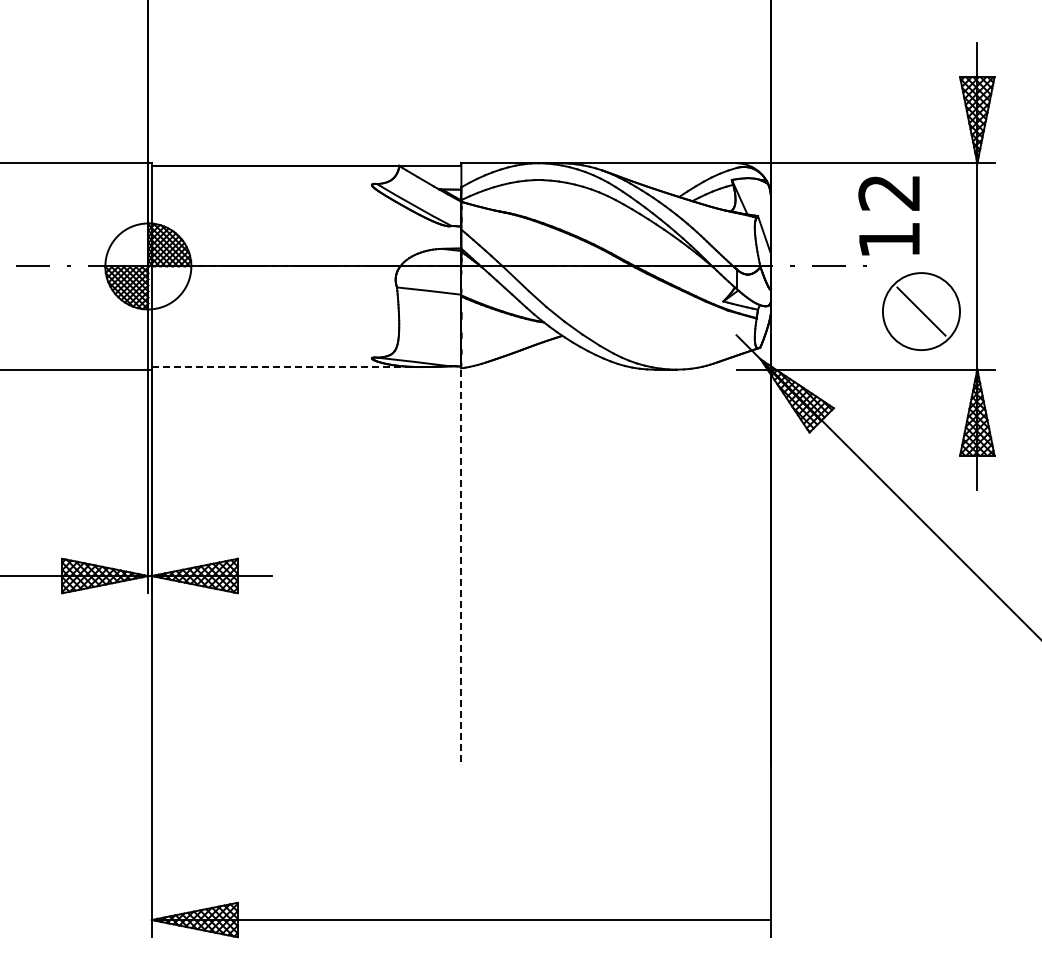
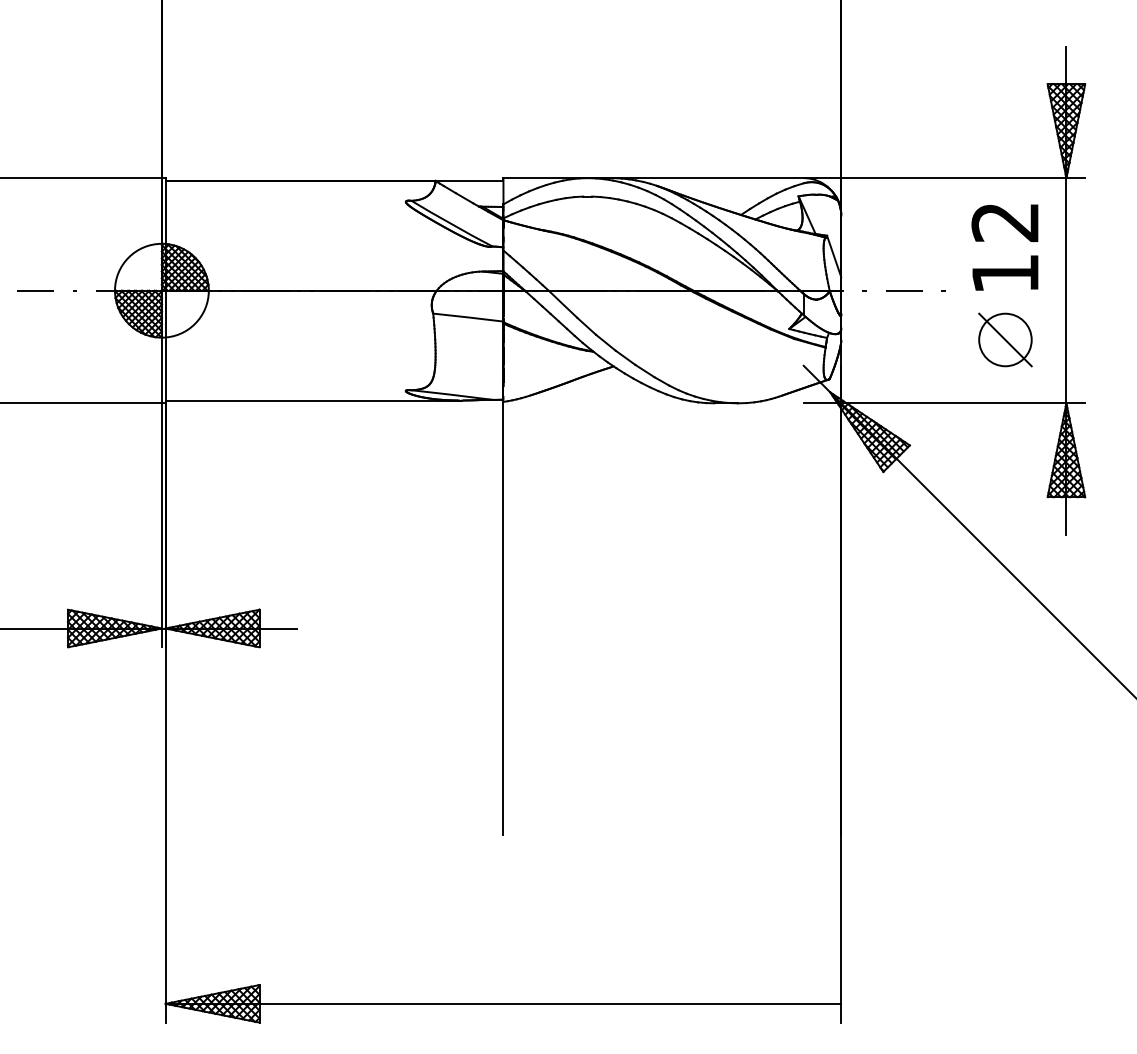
text: (888, 215) -> (1004, 247), moved
circle: (921, 311) -> (1005, 339), size x0.62
line: (287, 367) -> (313, 400), dashed -> solid
line: (461, 567) -> (503, 619), dashed -> solid

